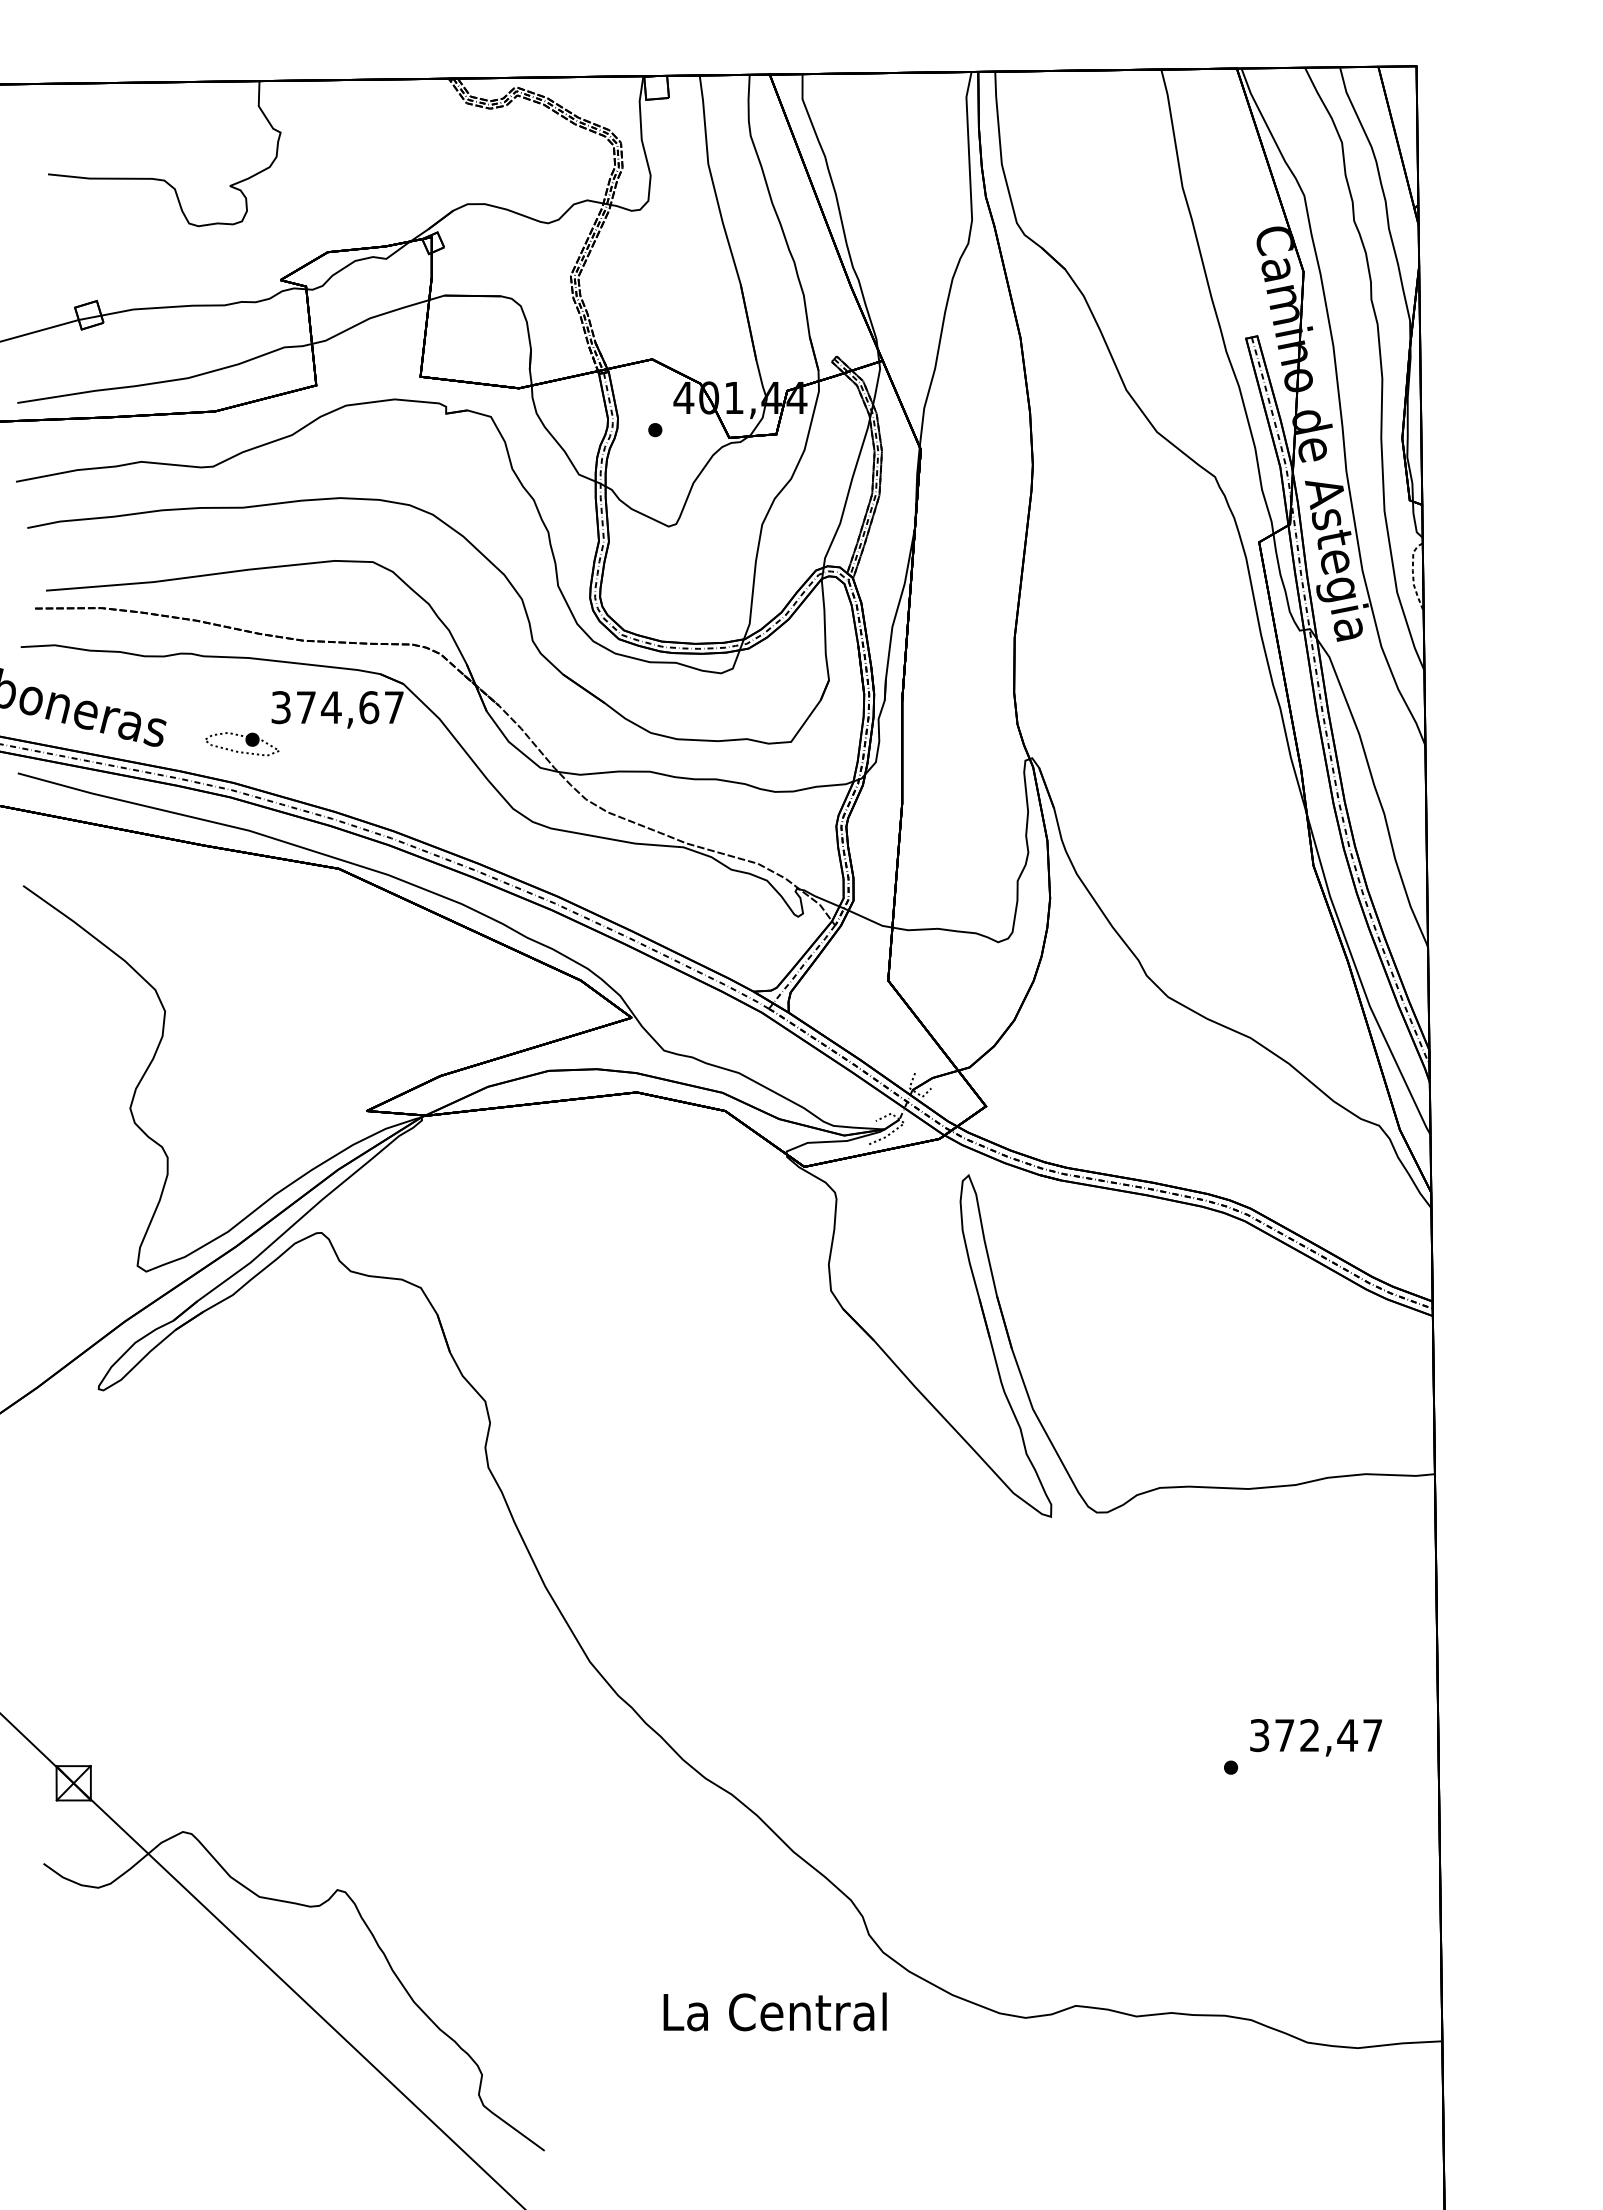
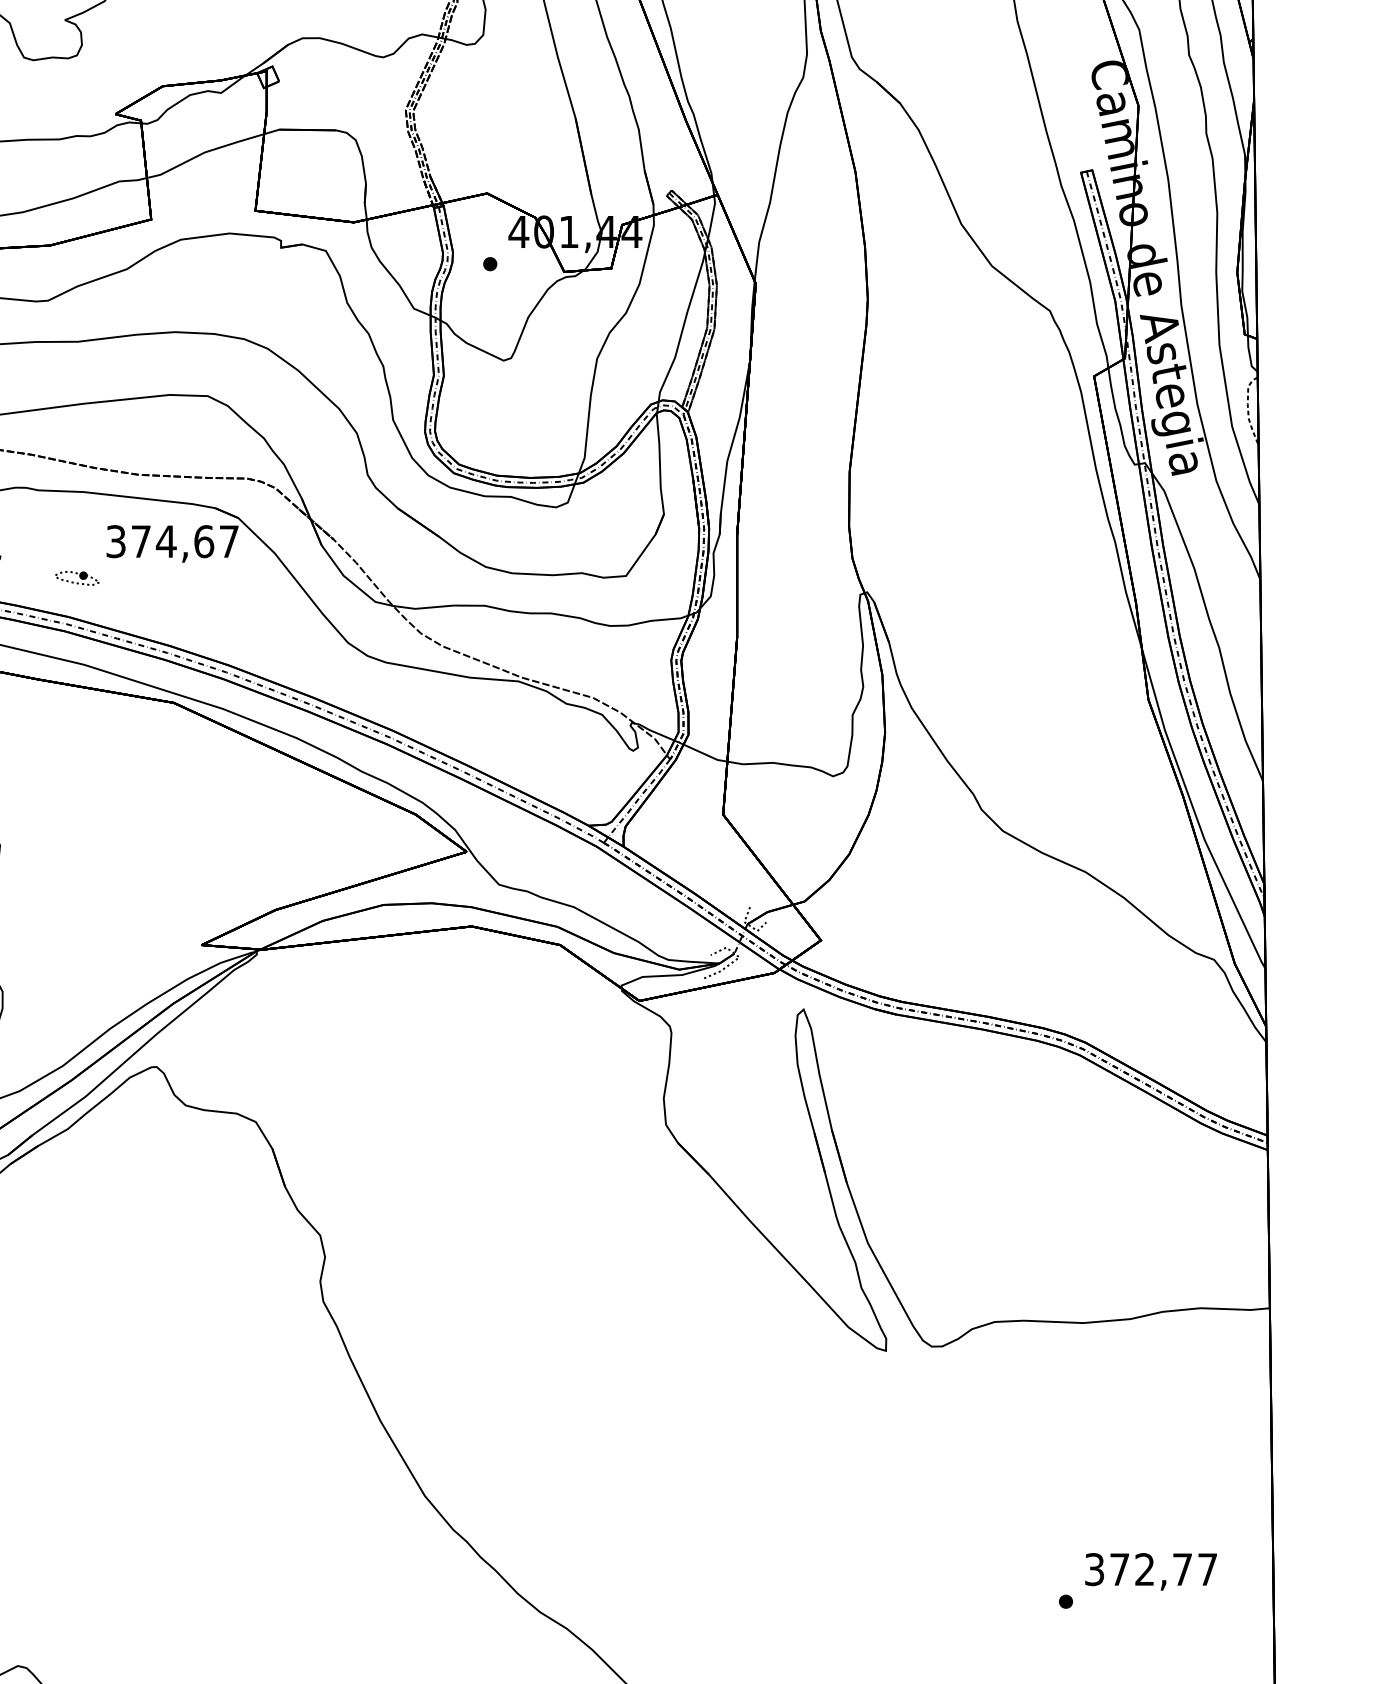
part: (242, 744) -> (77, 578), size x0.6
text: (1347, 1735) -> (1182, 1569), 372,47 -> 372,77

